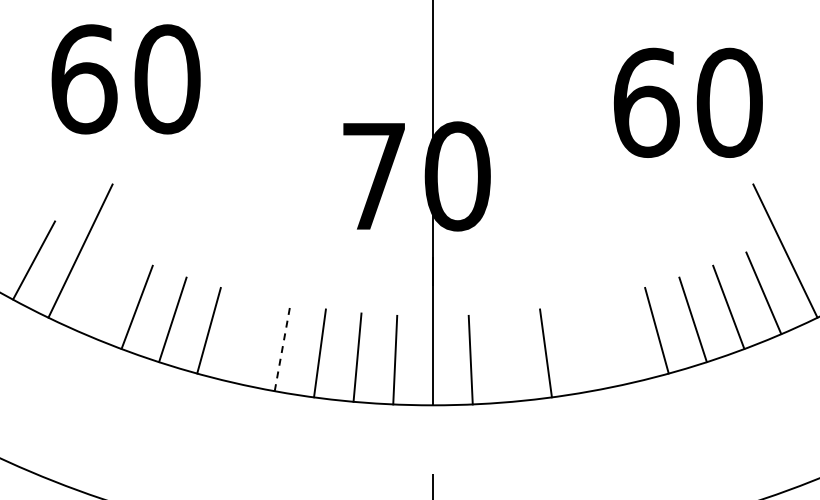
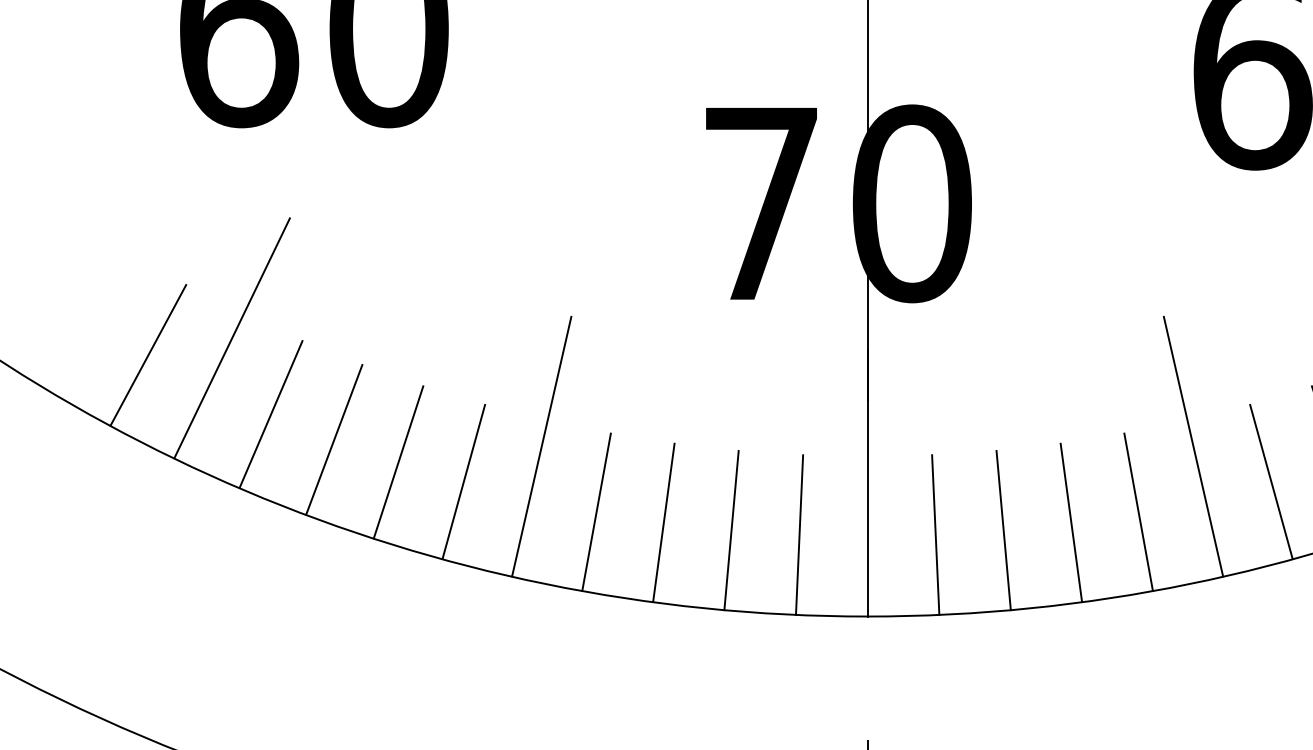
line: (101, 293) -> (269, 414), added
line: (251, 311) -> (540, 447), added
line: (613, 311) -> (1193, 447), added
line: (282, 347) -> (596, 512), dashed -> solid
line: (583, 347) -> (1139, 512), added
line: (508, 357) -> (1003, 530), added

